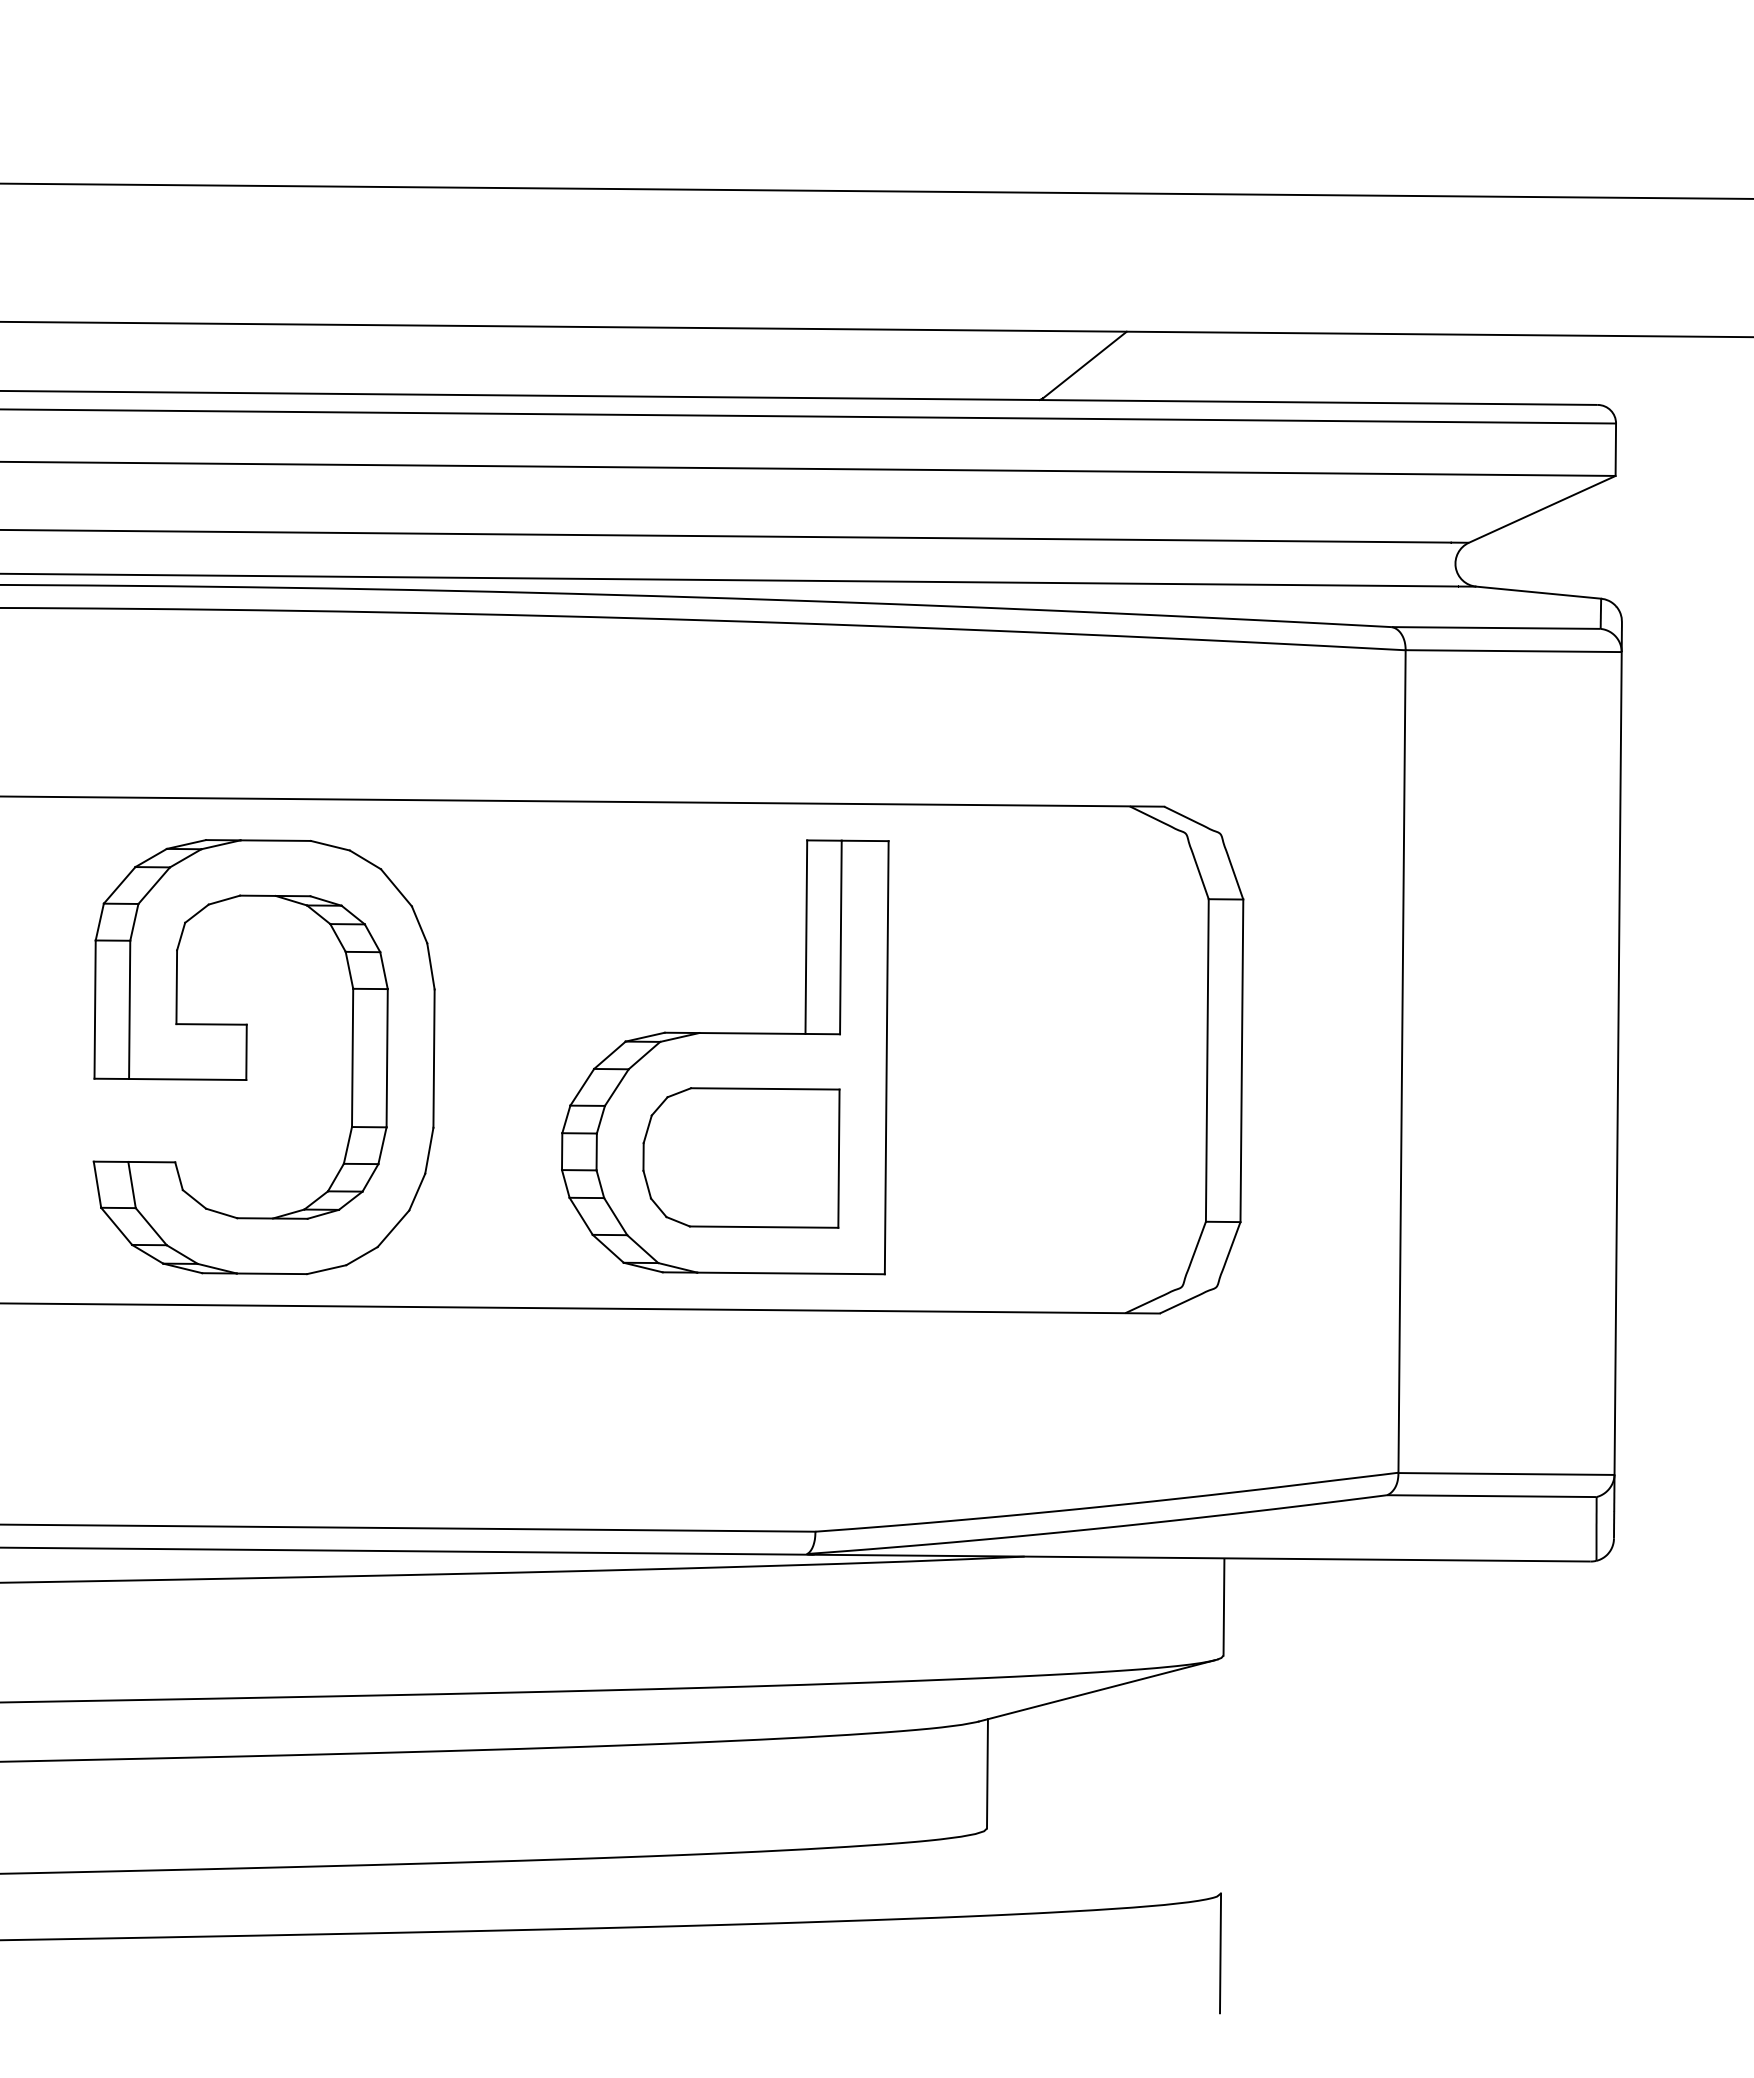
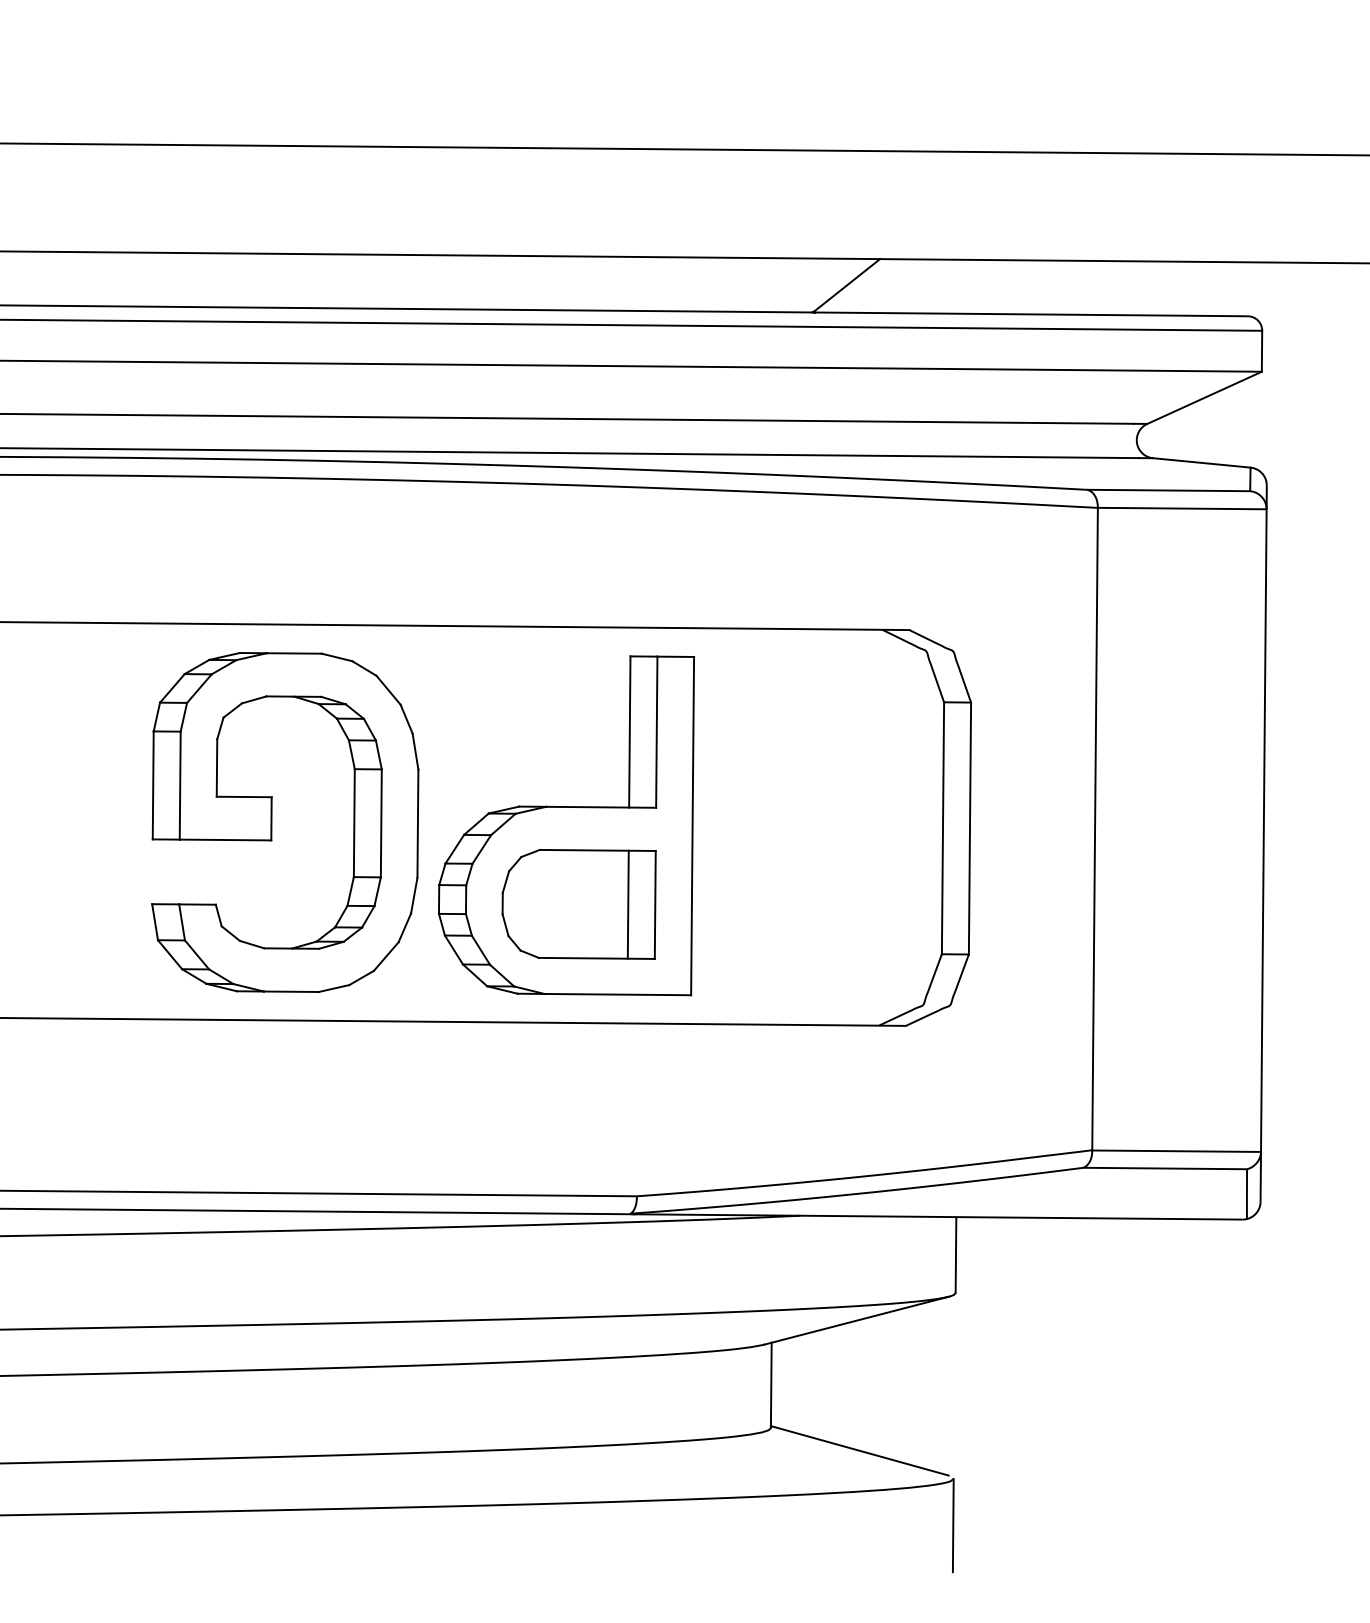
part: (247, 1057) -> (272, 822), moved
line: (803, 1158) -> (627, 904), added
line: (1100, 1857) -> (859, 1450), added

